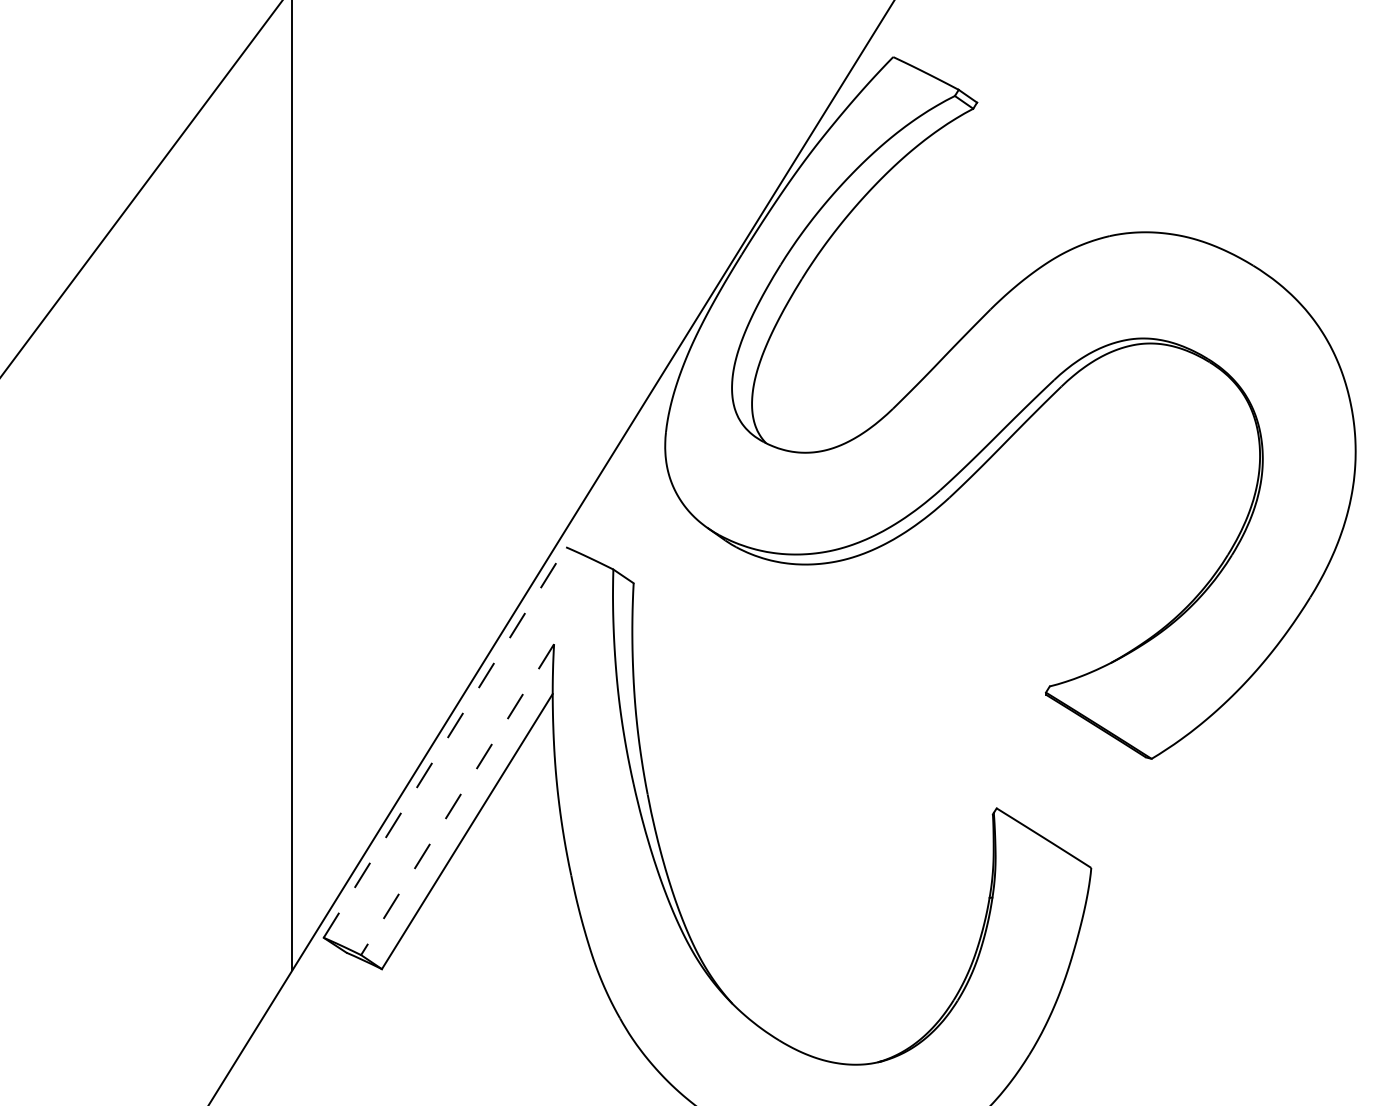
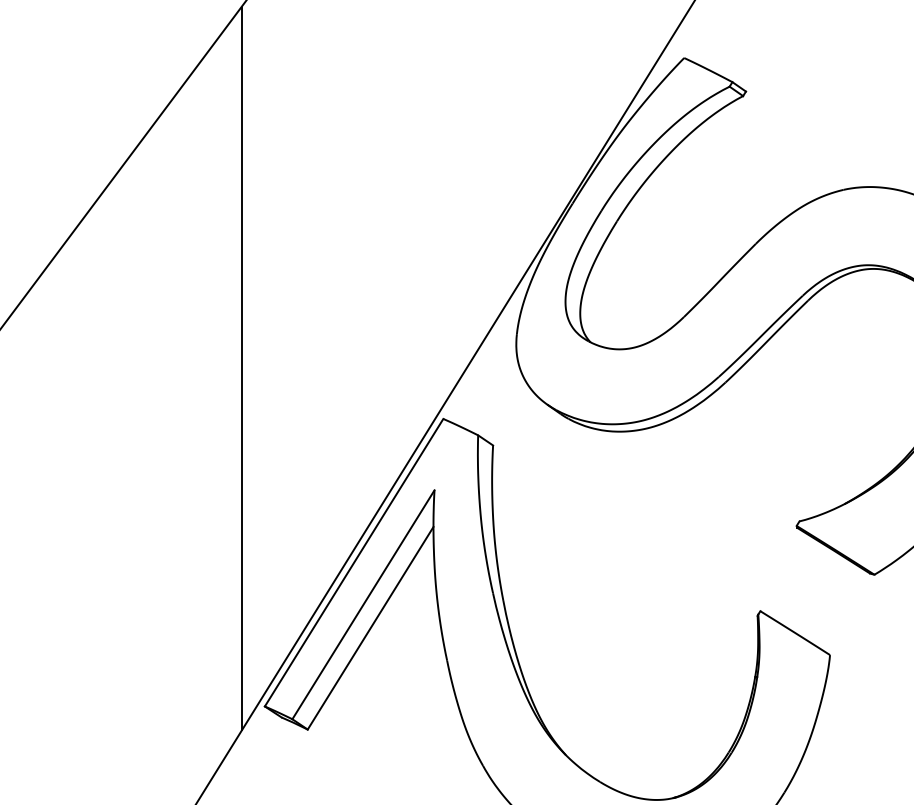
line: (444, 742) -> (353, 562), dashed -> solid
line: (457, 799) -> (363, 604), dashed -> solid

